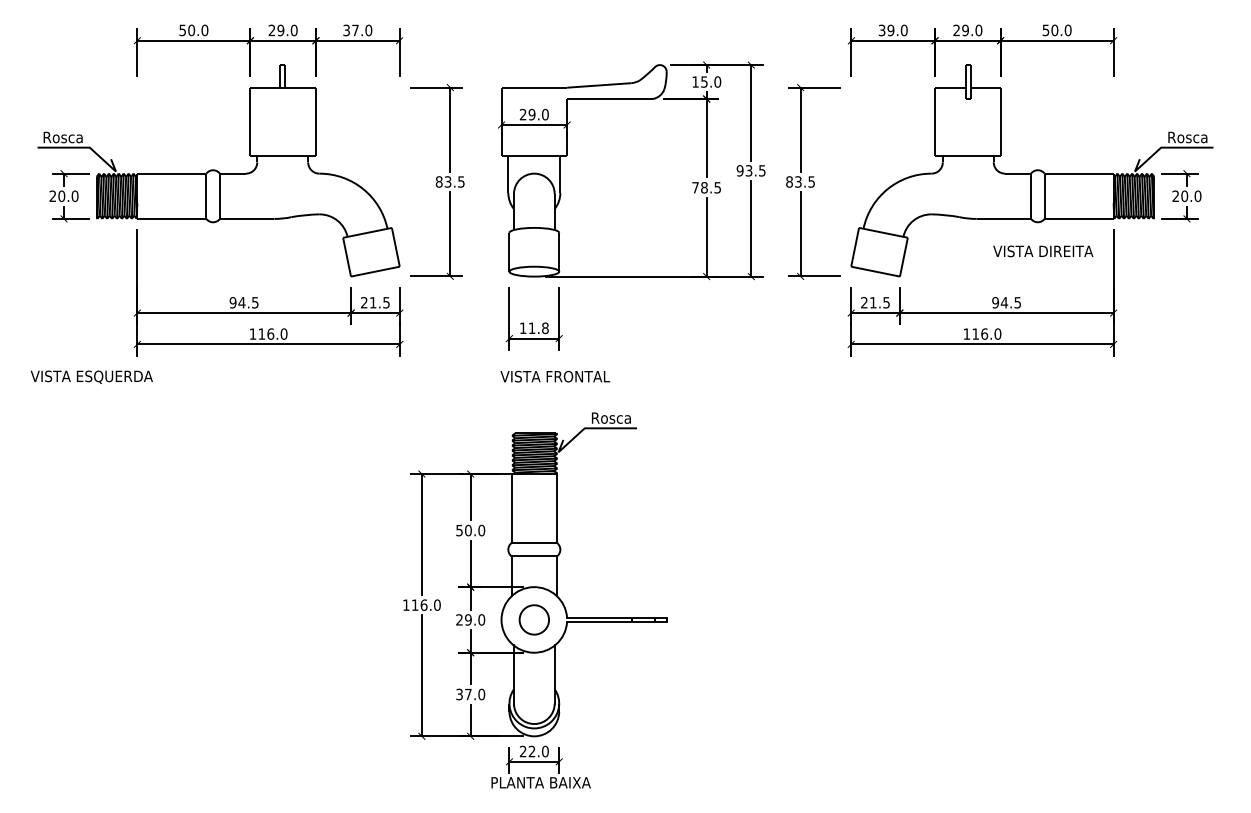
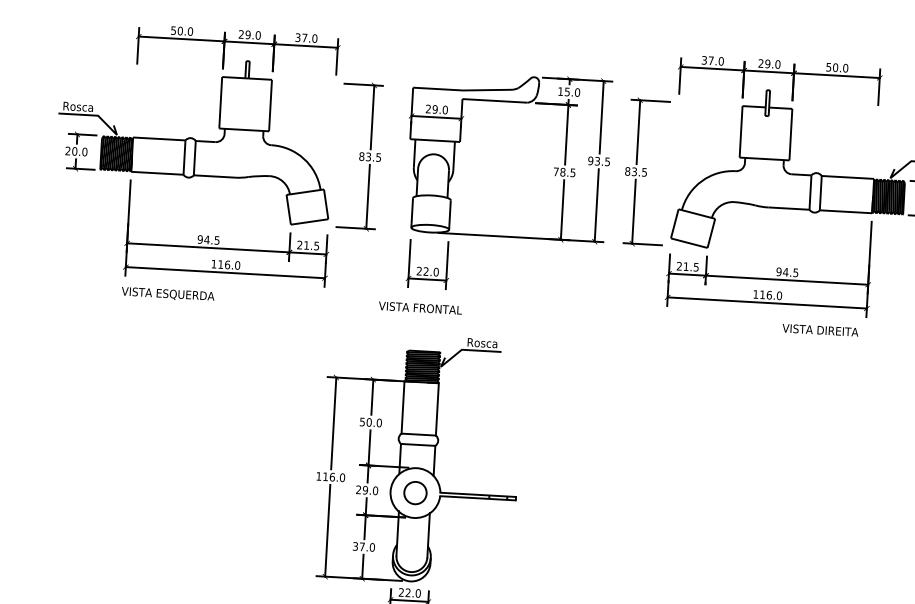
text: (890, 30) -> (710, 60), 39.0 -> 37.0
text: (1043, 251) -> (820, 330), moved
text: (533, 327) -> (427, 271), 11.8 -> 22.0
text: (91, 376) -> (167, 293), moved
text: (555, 376) -> (420, 308), moved

